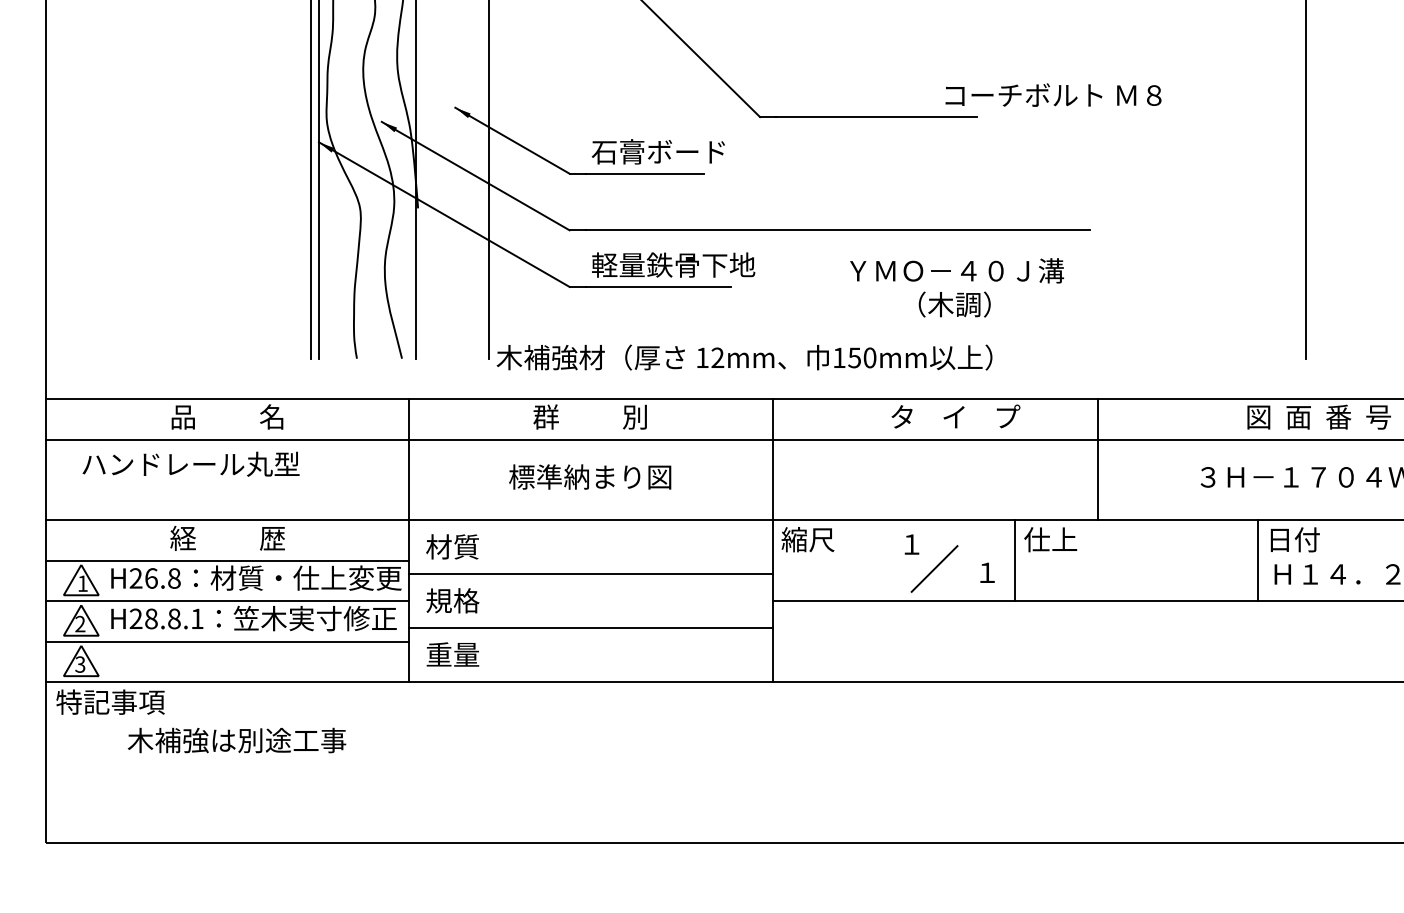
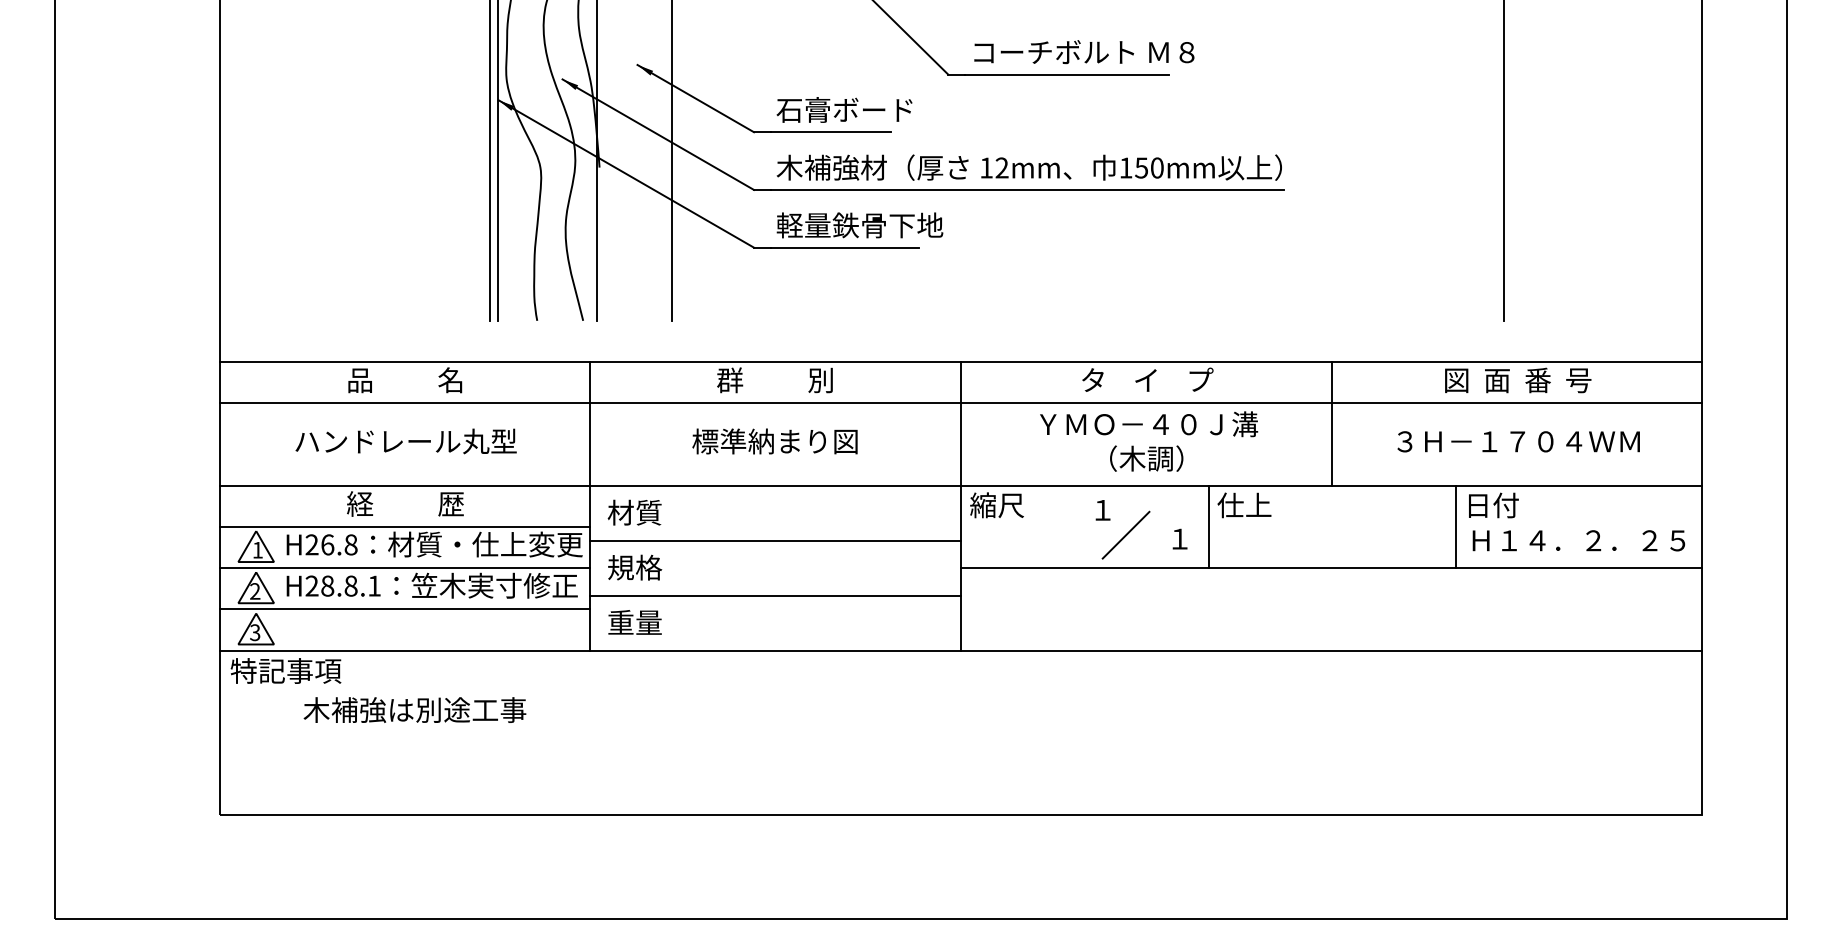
text: (1053, 95) -> (1084, 52), moved
text: (957, 287) -> (1149, 441), moved
text: (743, 357) -> (1028, 167), moved
line: (1097, 459) -> (1332, 423), moved
text: (190, 464) -> (405, 441), moved

